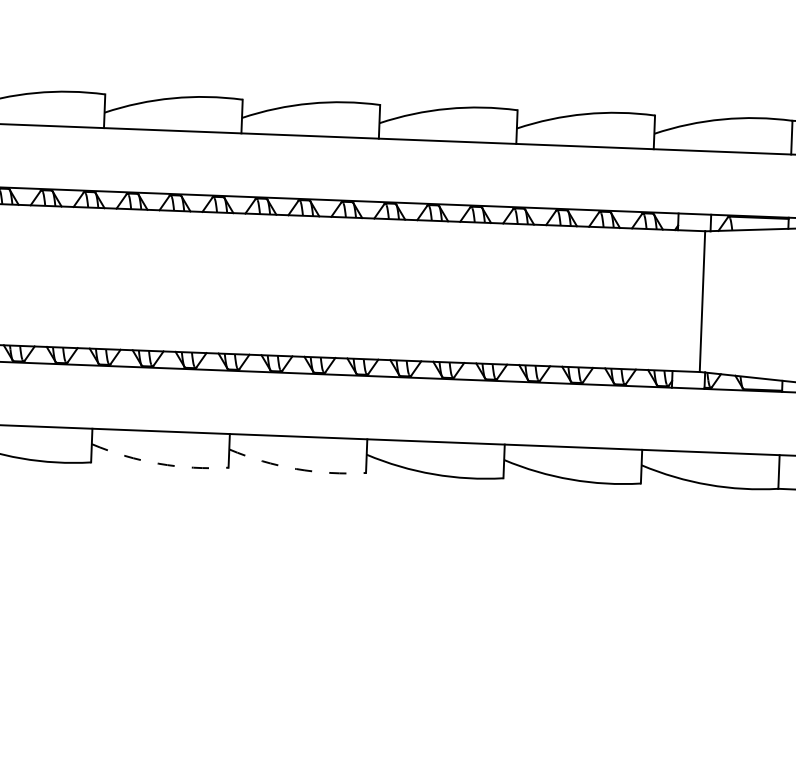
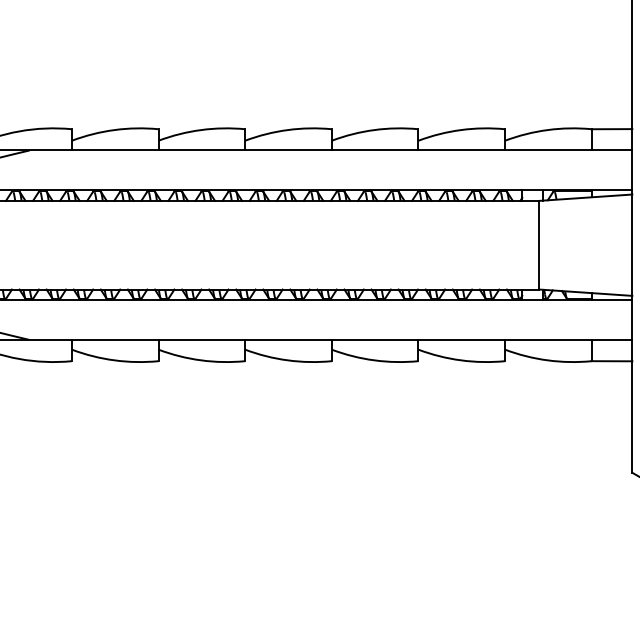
arc: (159, 463) -> (201, 360), dashed -> solid
arc: (295, 469) -> (287, 360), dashed -> solid

